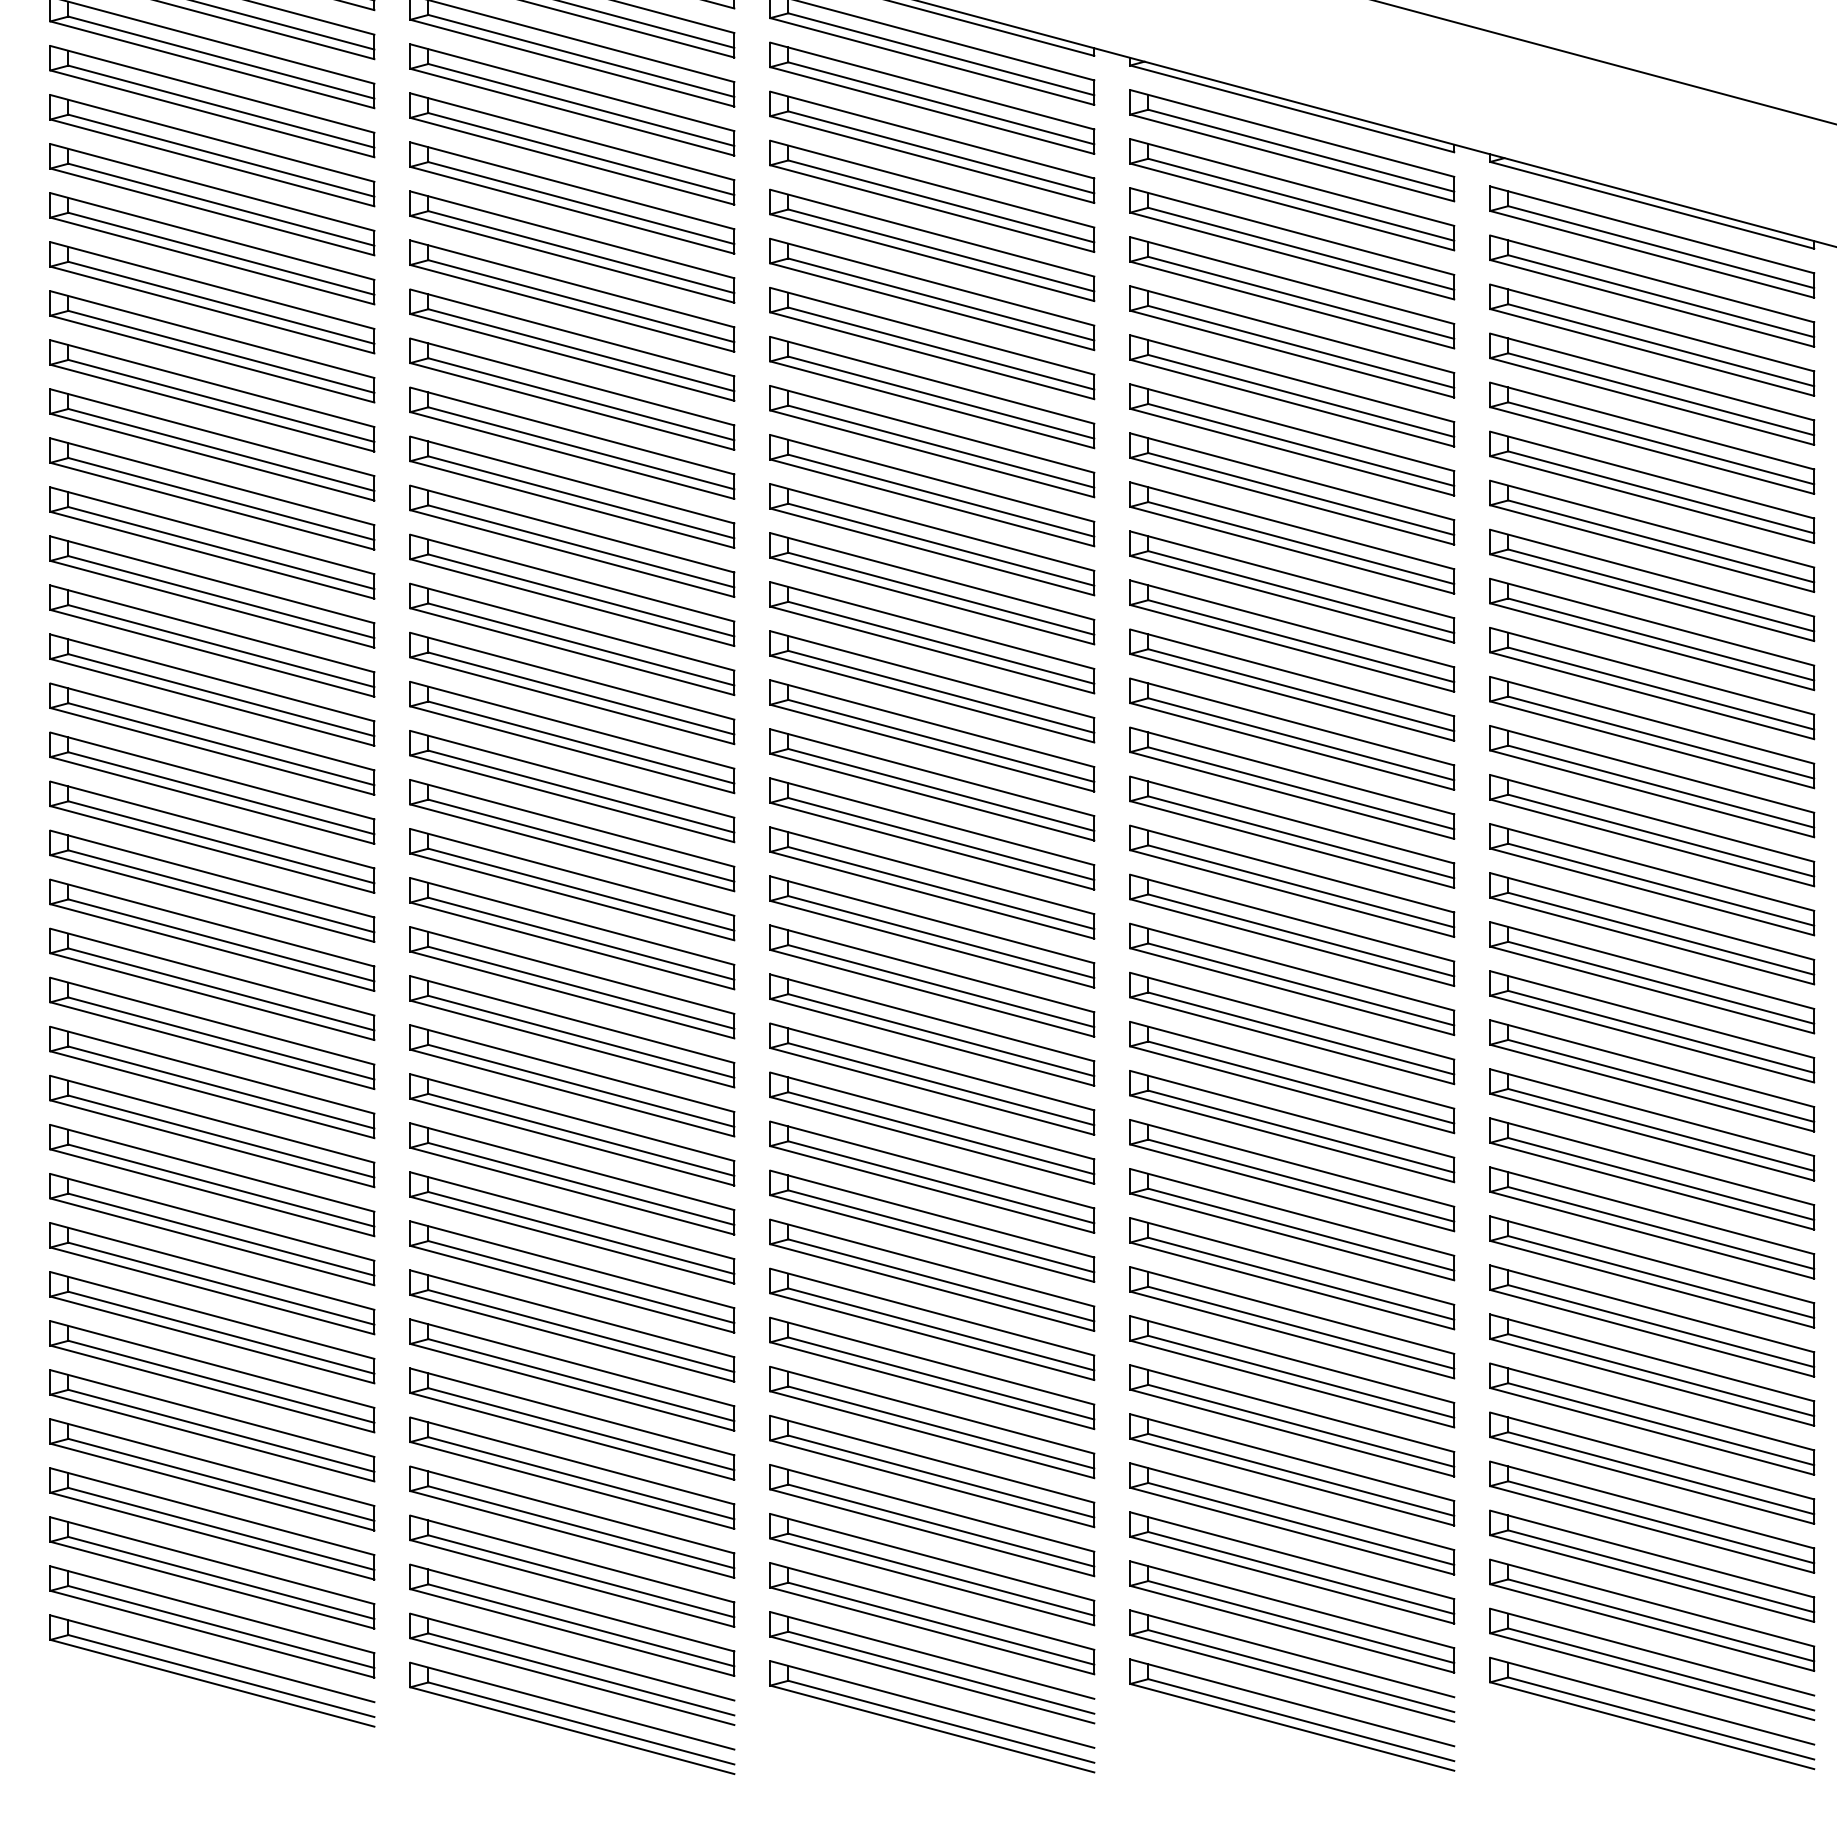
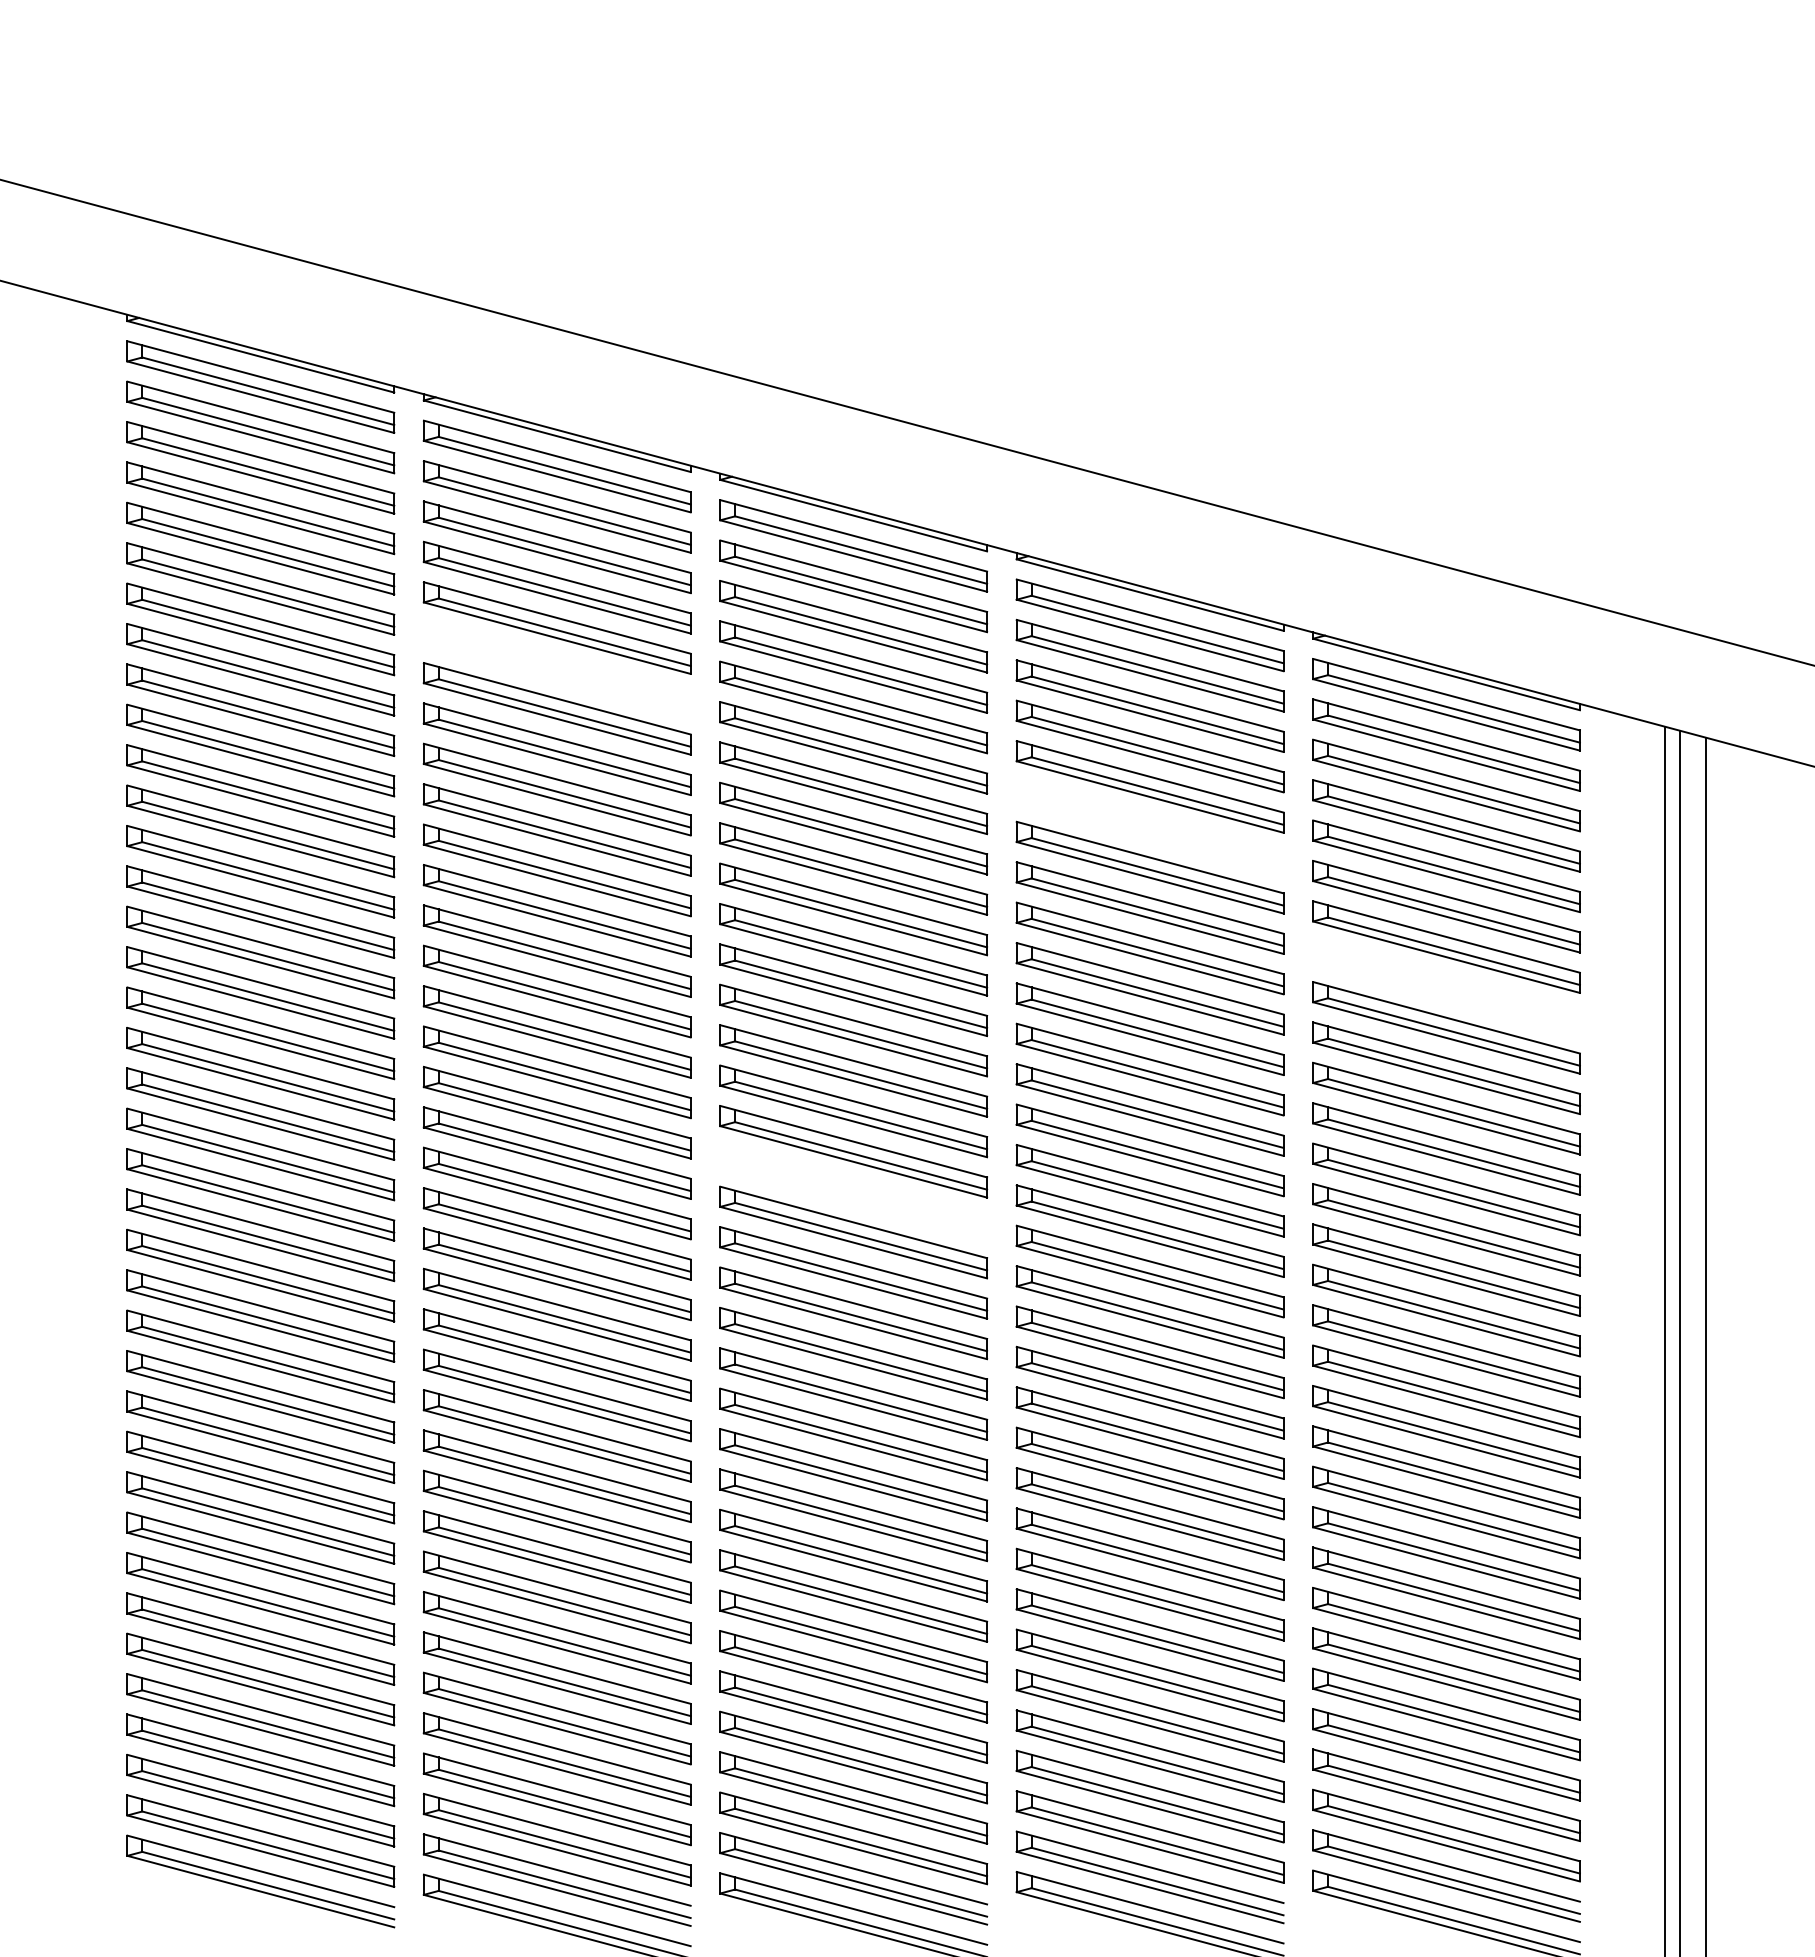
part: (571, 198) -> (556, 668), removed
part: (1291, 391) -> (1149, 827), removed
part: (1652, 585) -> (1446, 987), removed
part: (932, 833) -> (853, 1191), removed

